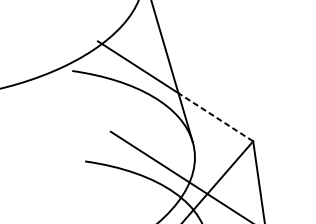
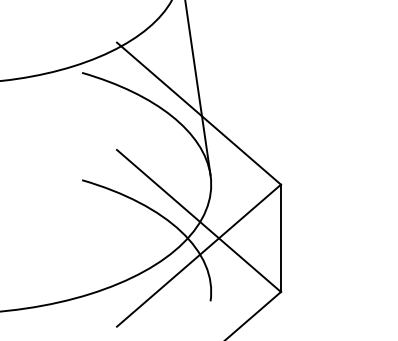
line: (215, 117) -> (241, 150), dashed -> solid

